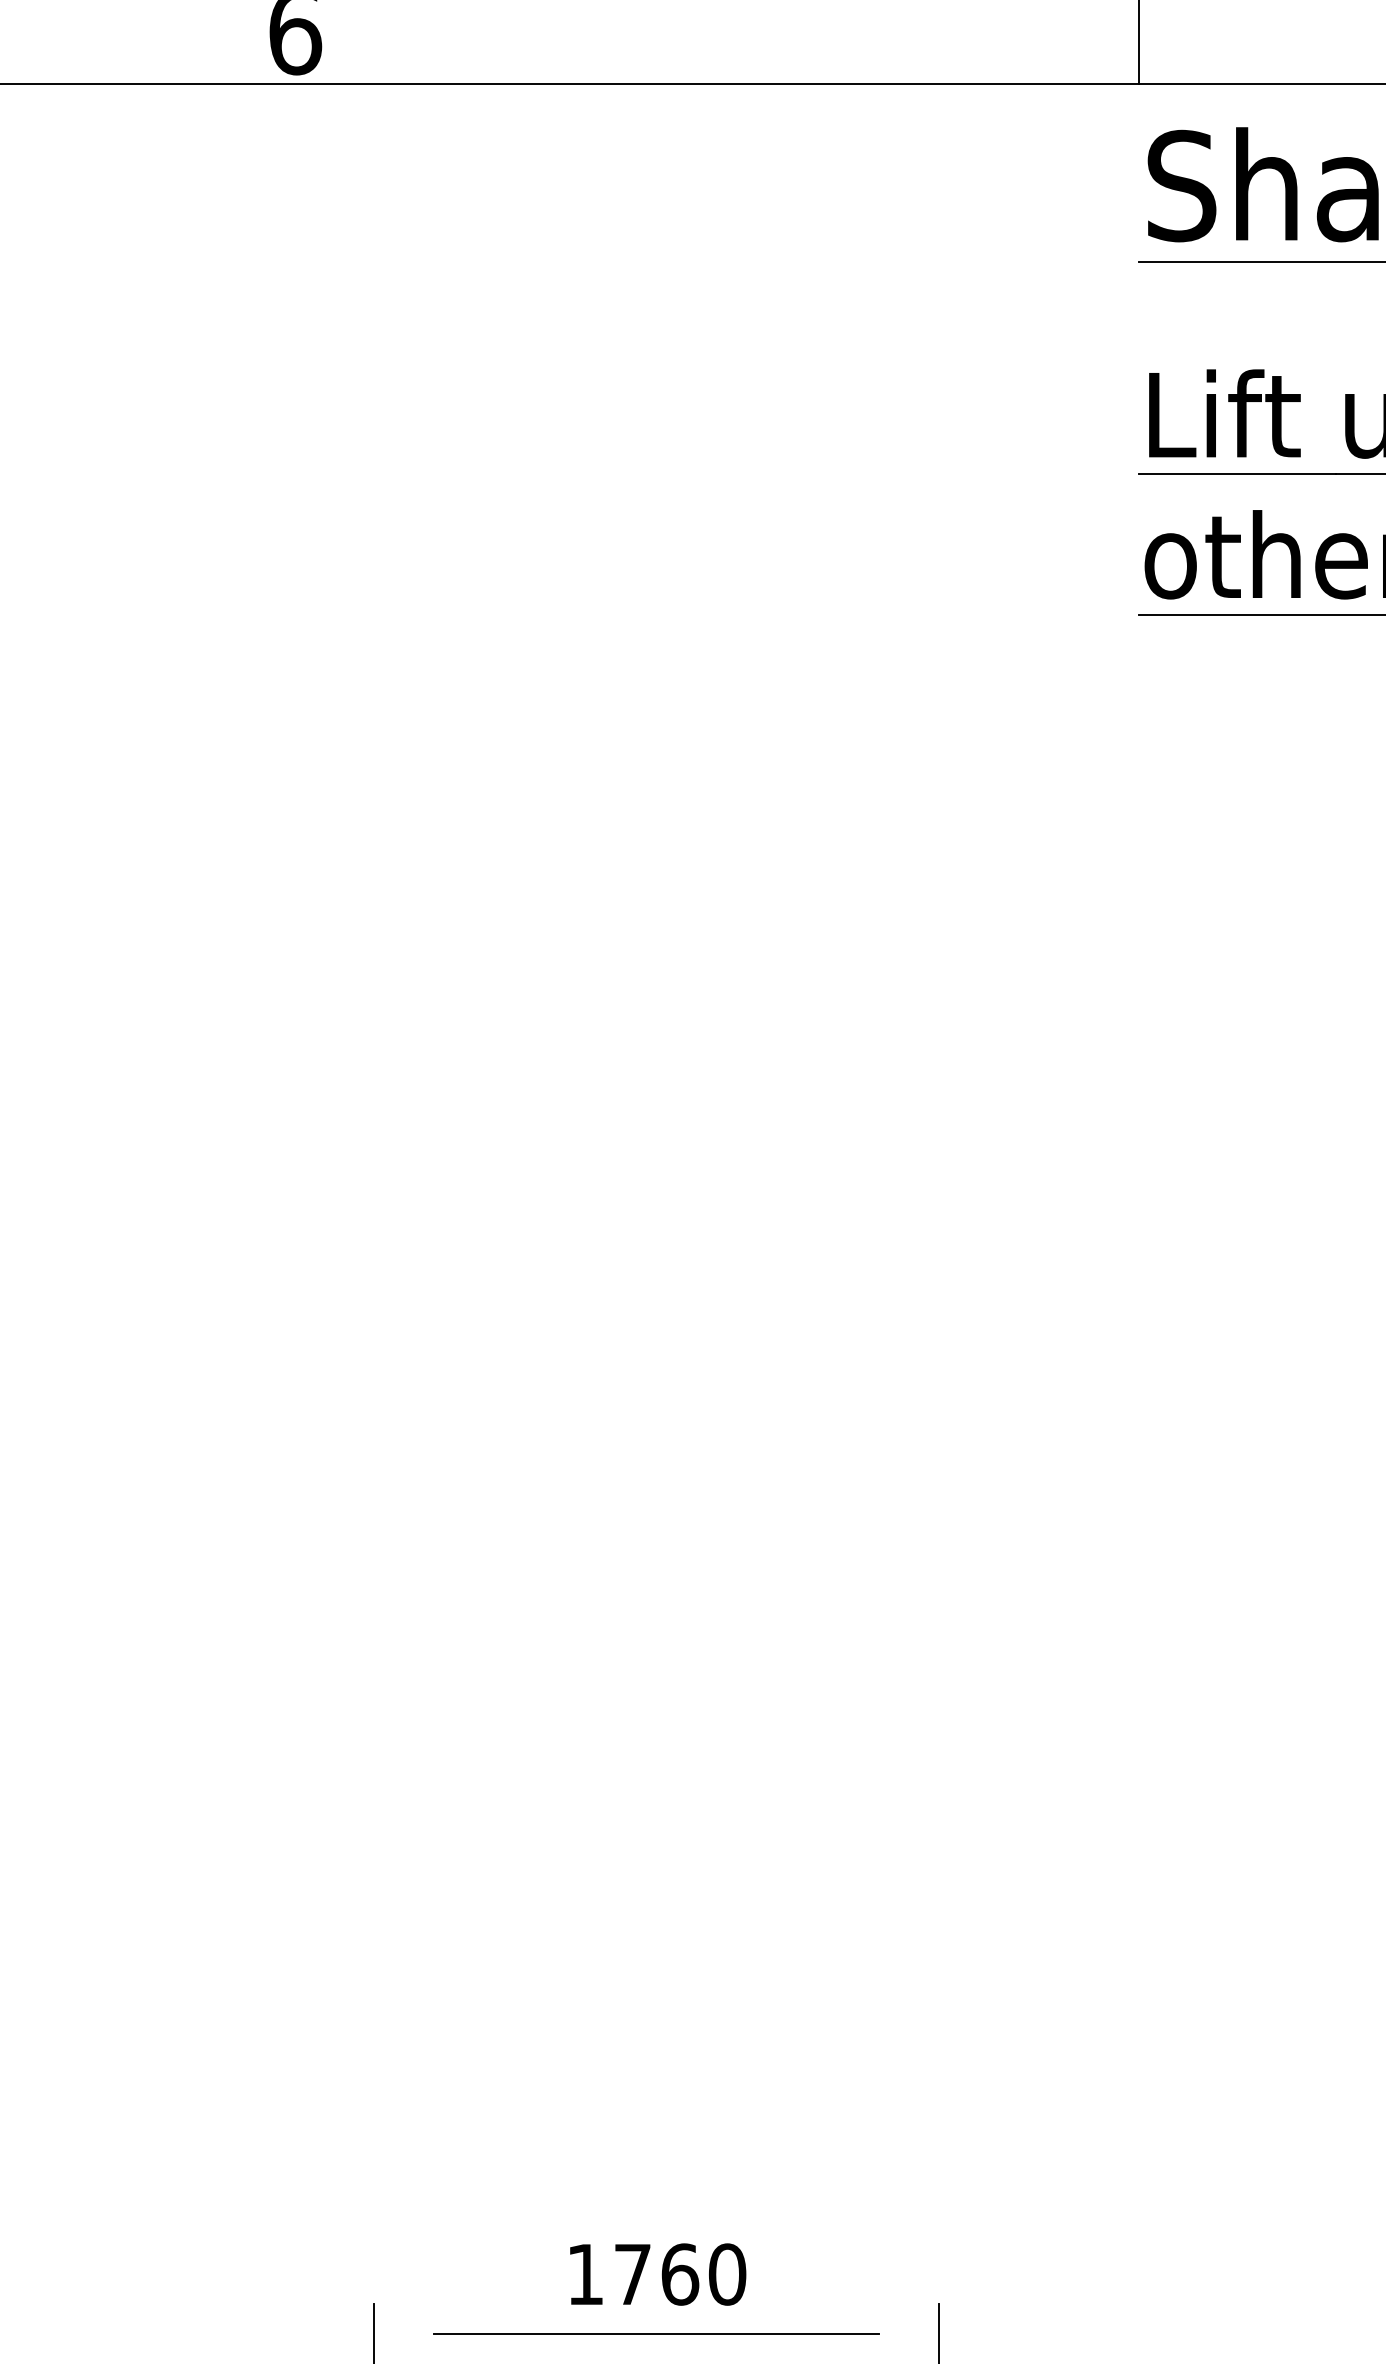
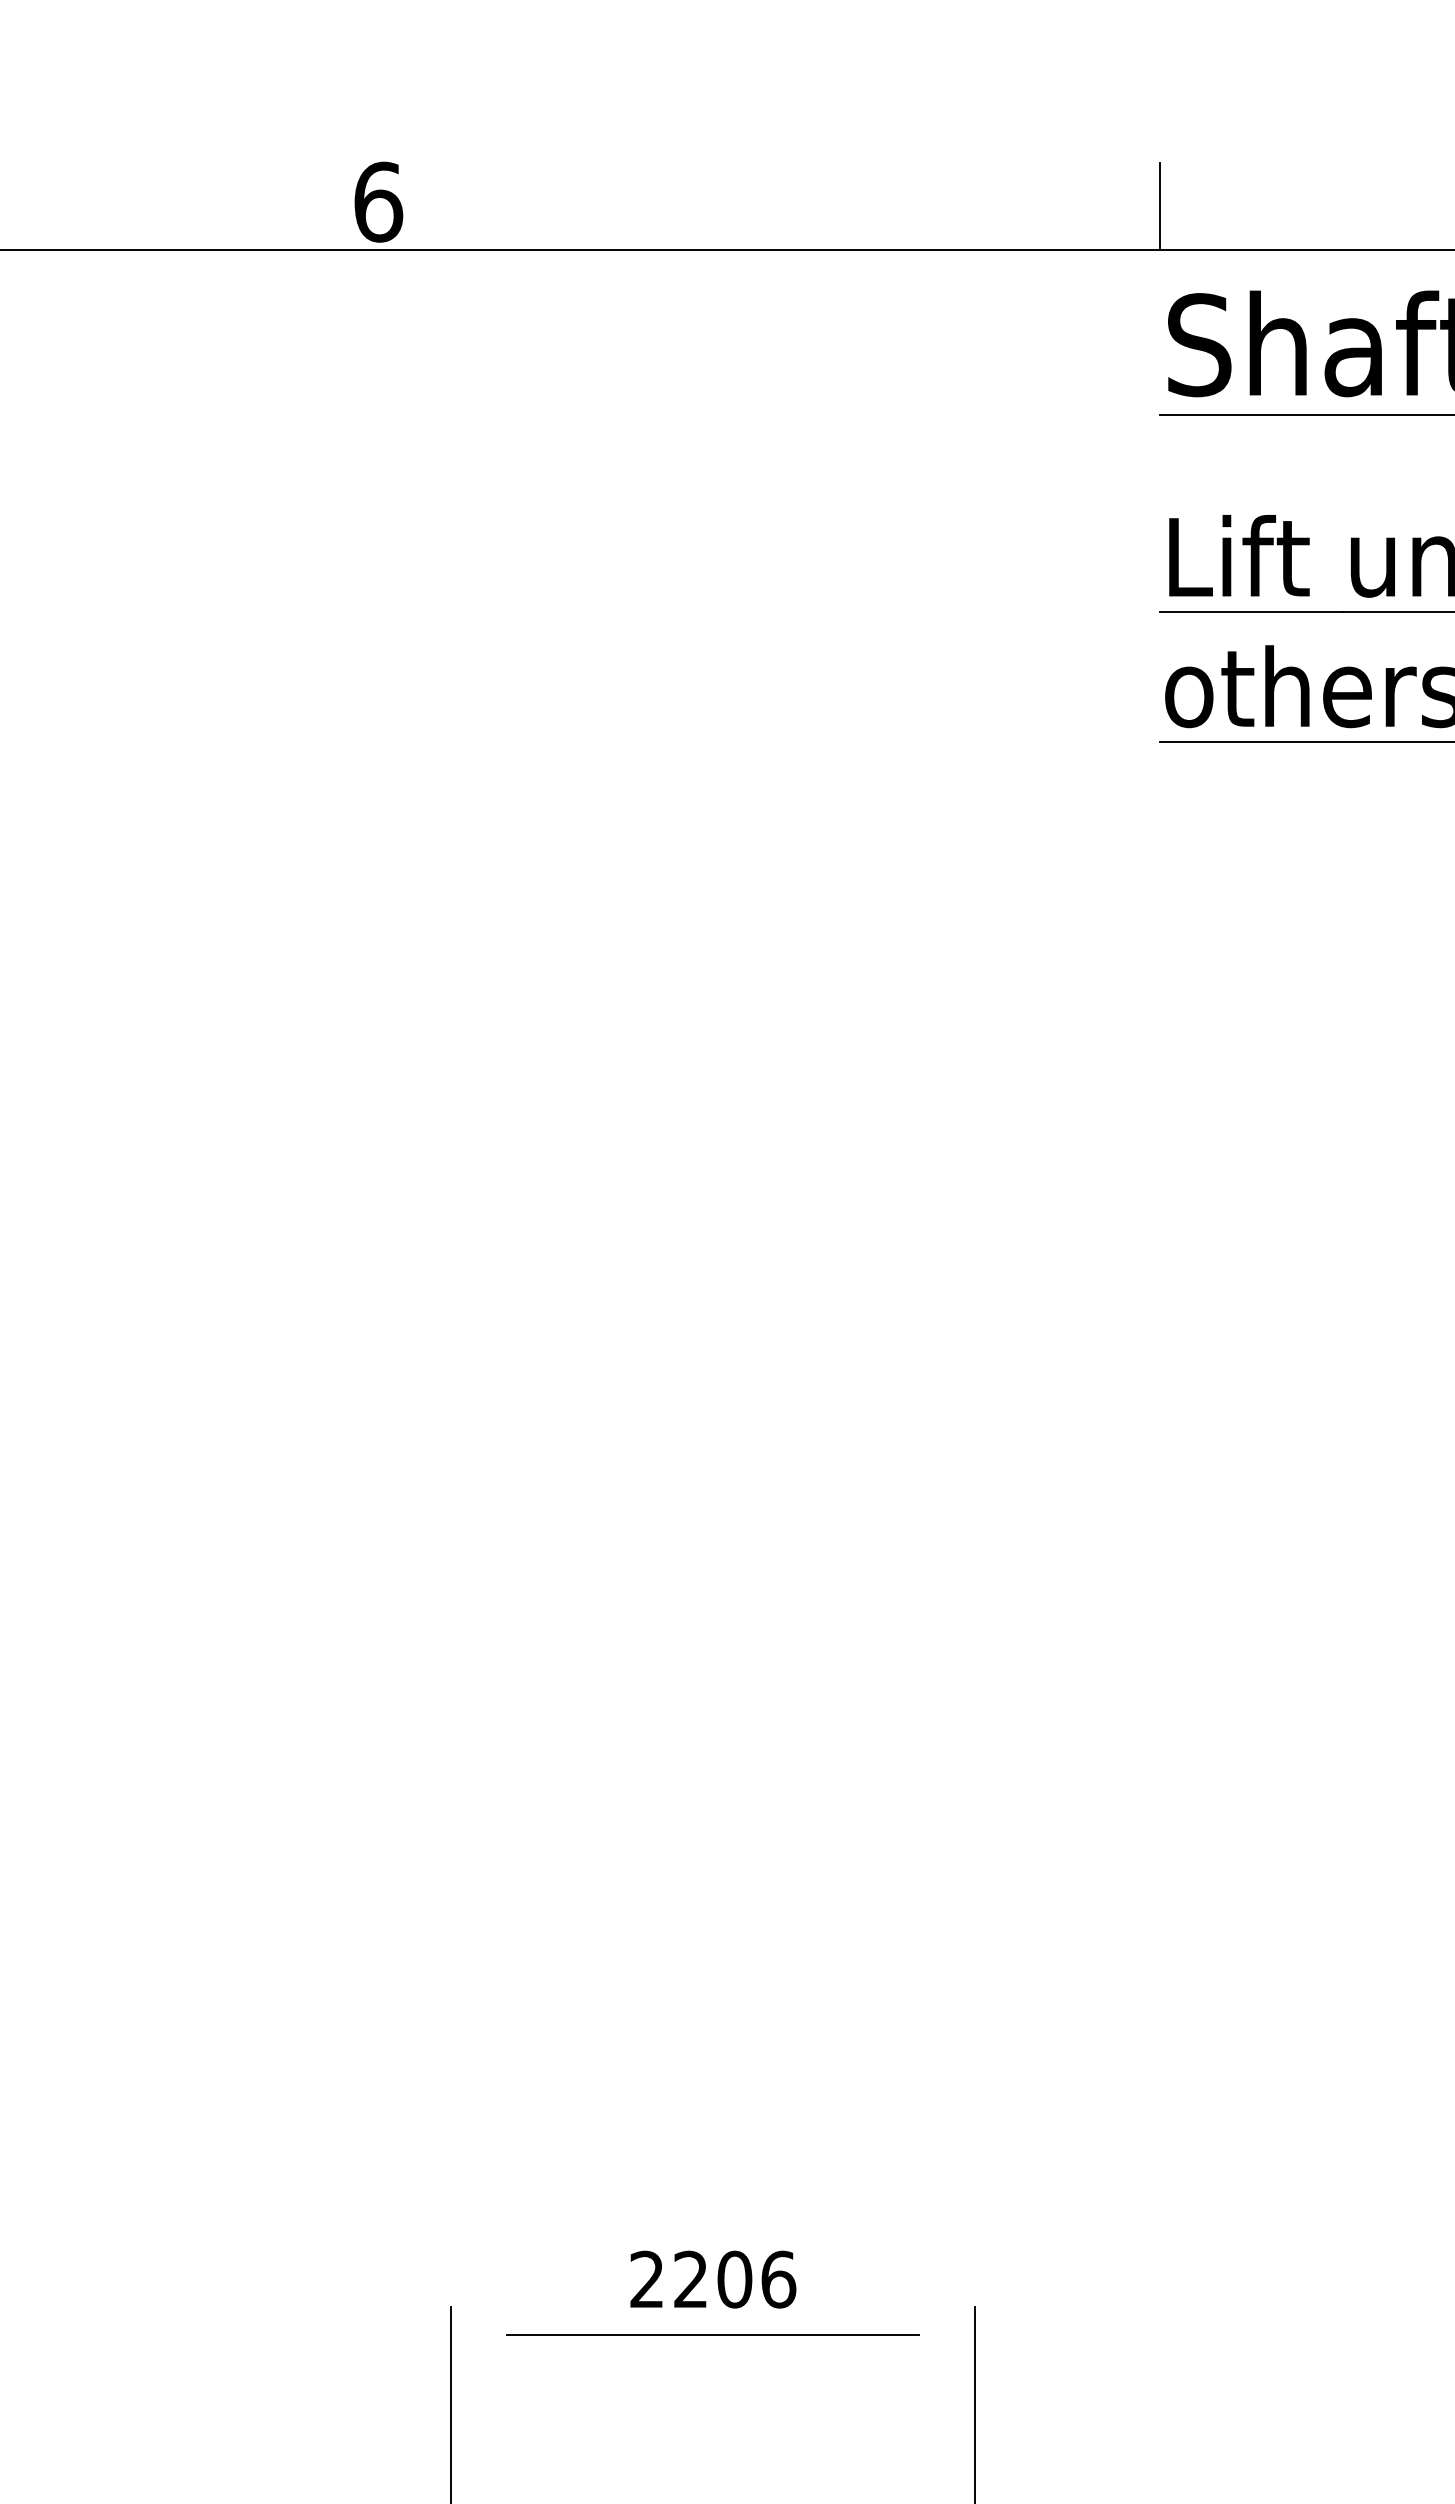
text: (657, 2274) -> (713, 2279), 1760 -> 2206

